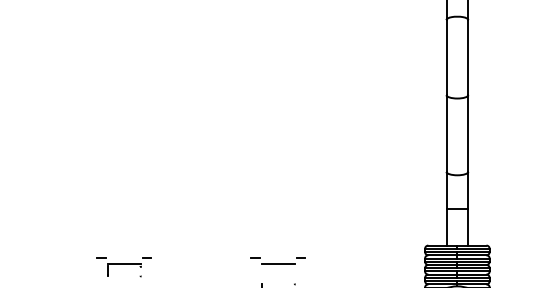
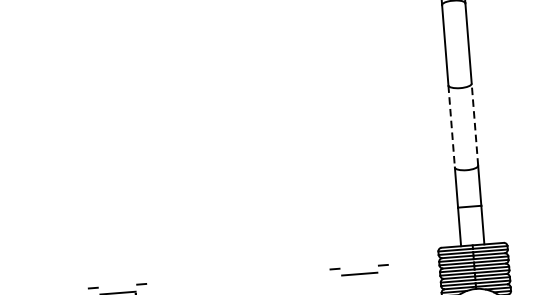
line: (468, 133) -> (475, 124), solid -> dashed
line: (446, 134) -> (451, 127), solid -> dashed
part: (277, 260) -> (358, 270), moved

